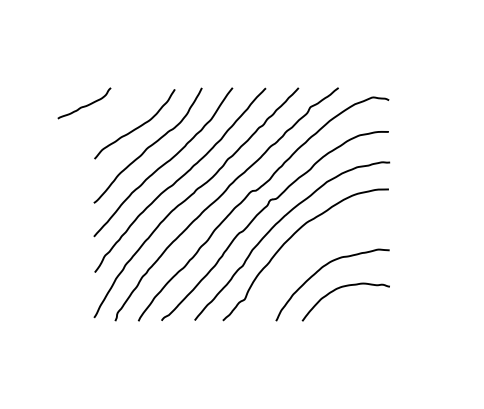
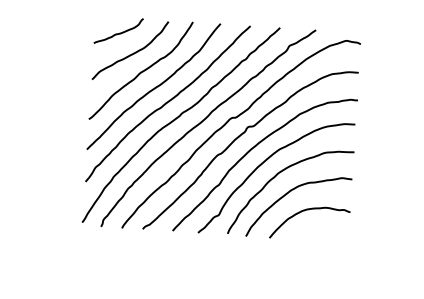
curve: (84, 105) -> (118, 32), moved
curve: (305, 252) -> (276, 176), added

